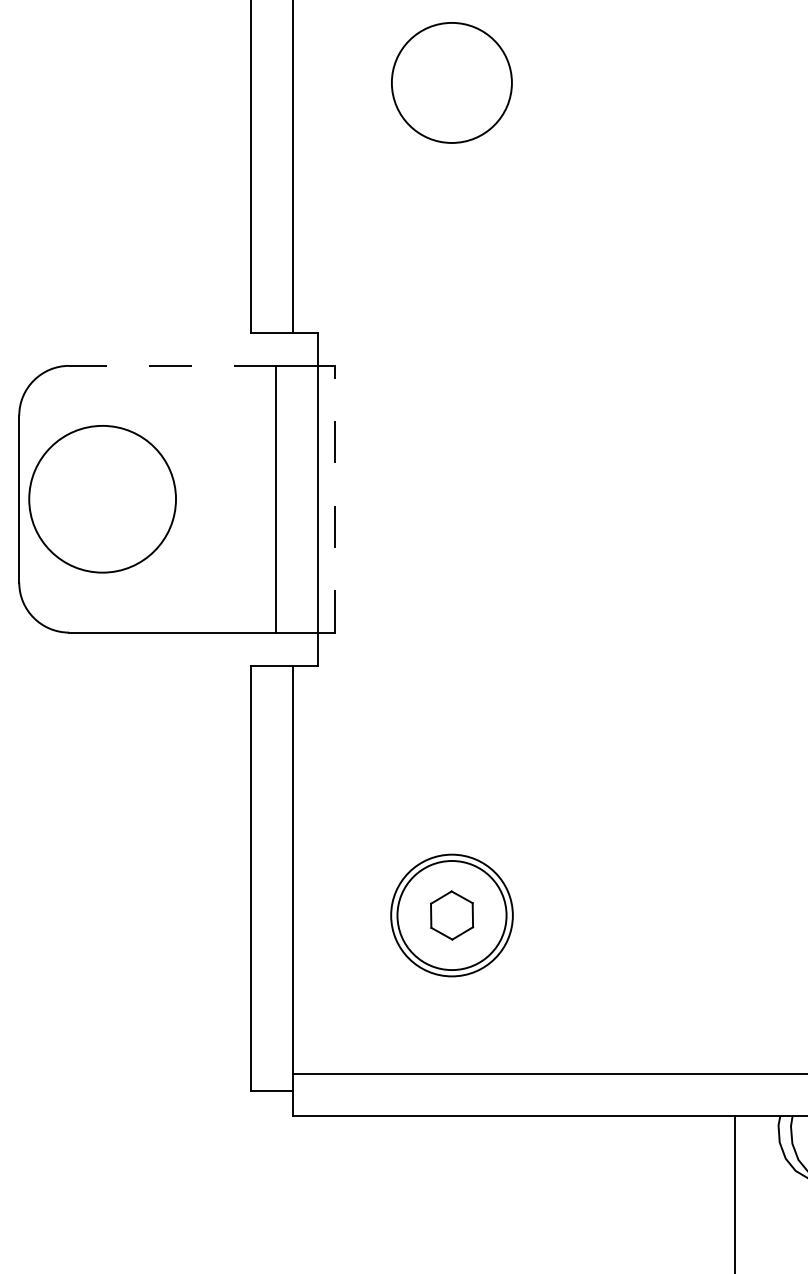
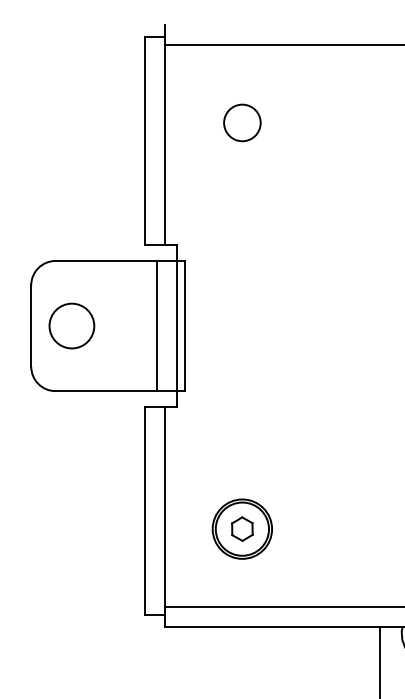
circle: (452, 82) -> (242, 122), size x0.62
line: (173, 364) -> (106, 260), dashed -> solid
circle: (101, 498) -> (71, 325), size x0.62
line: (335, 498) -> (185, 325), dashed -> solid

